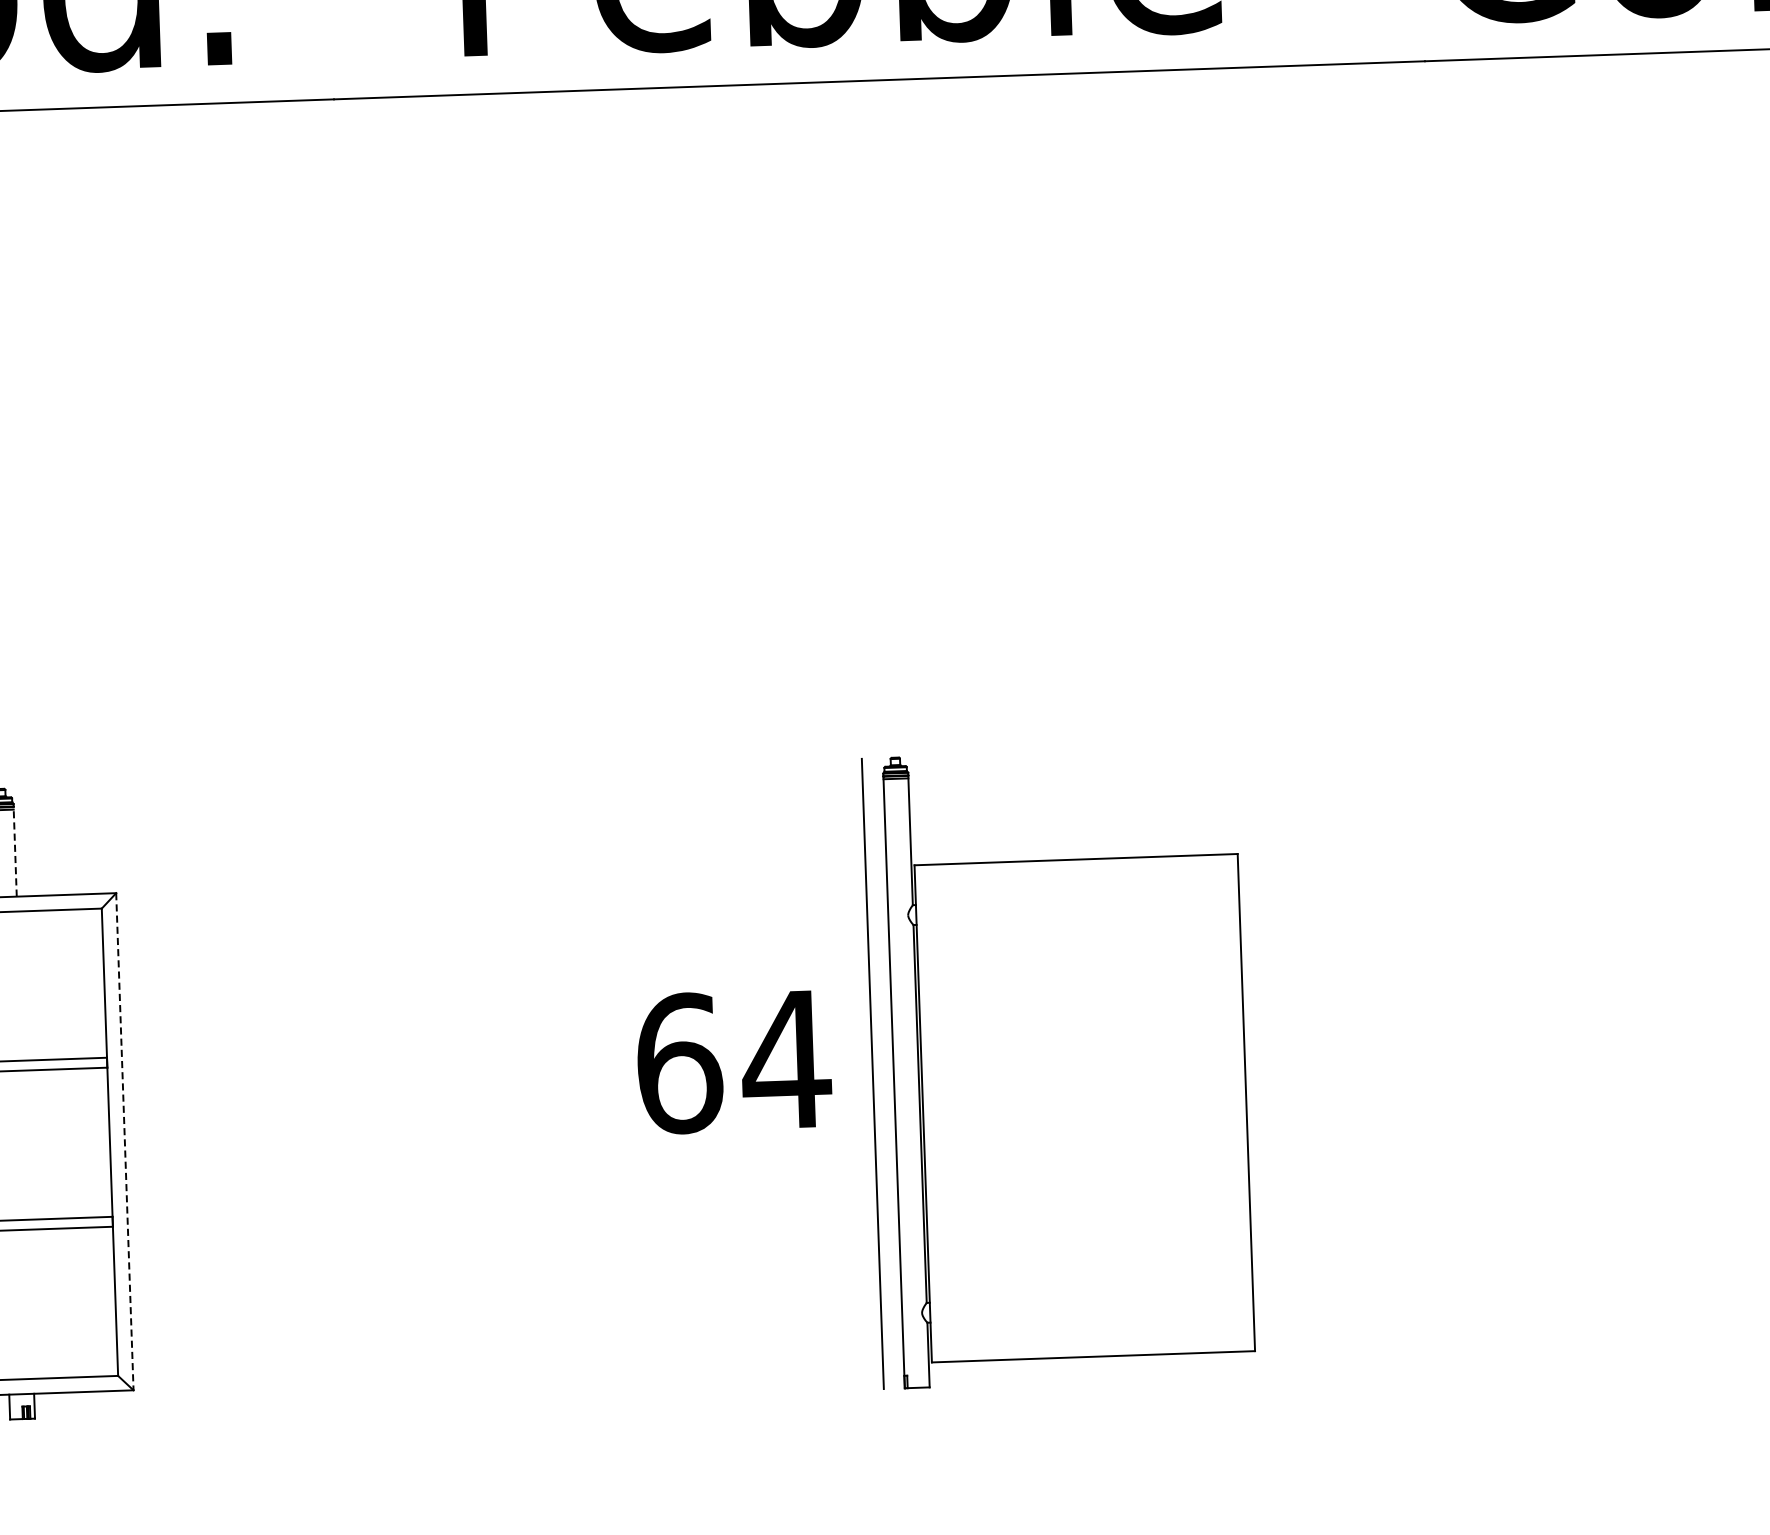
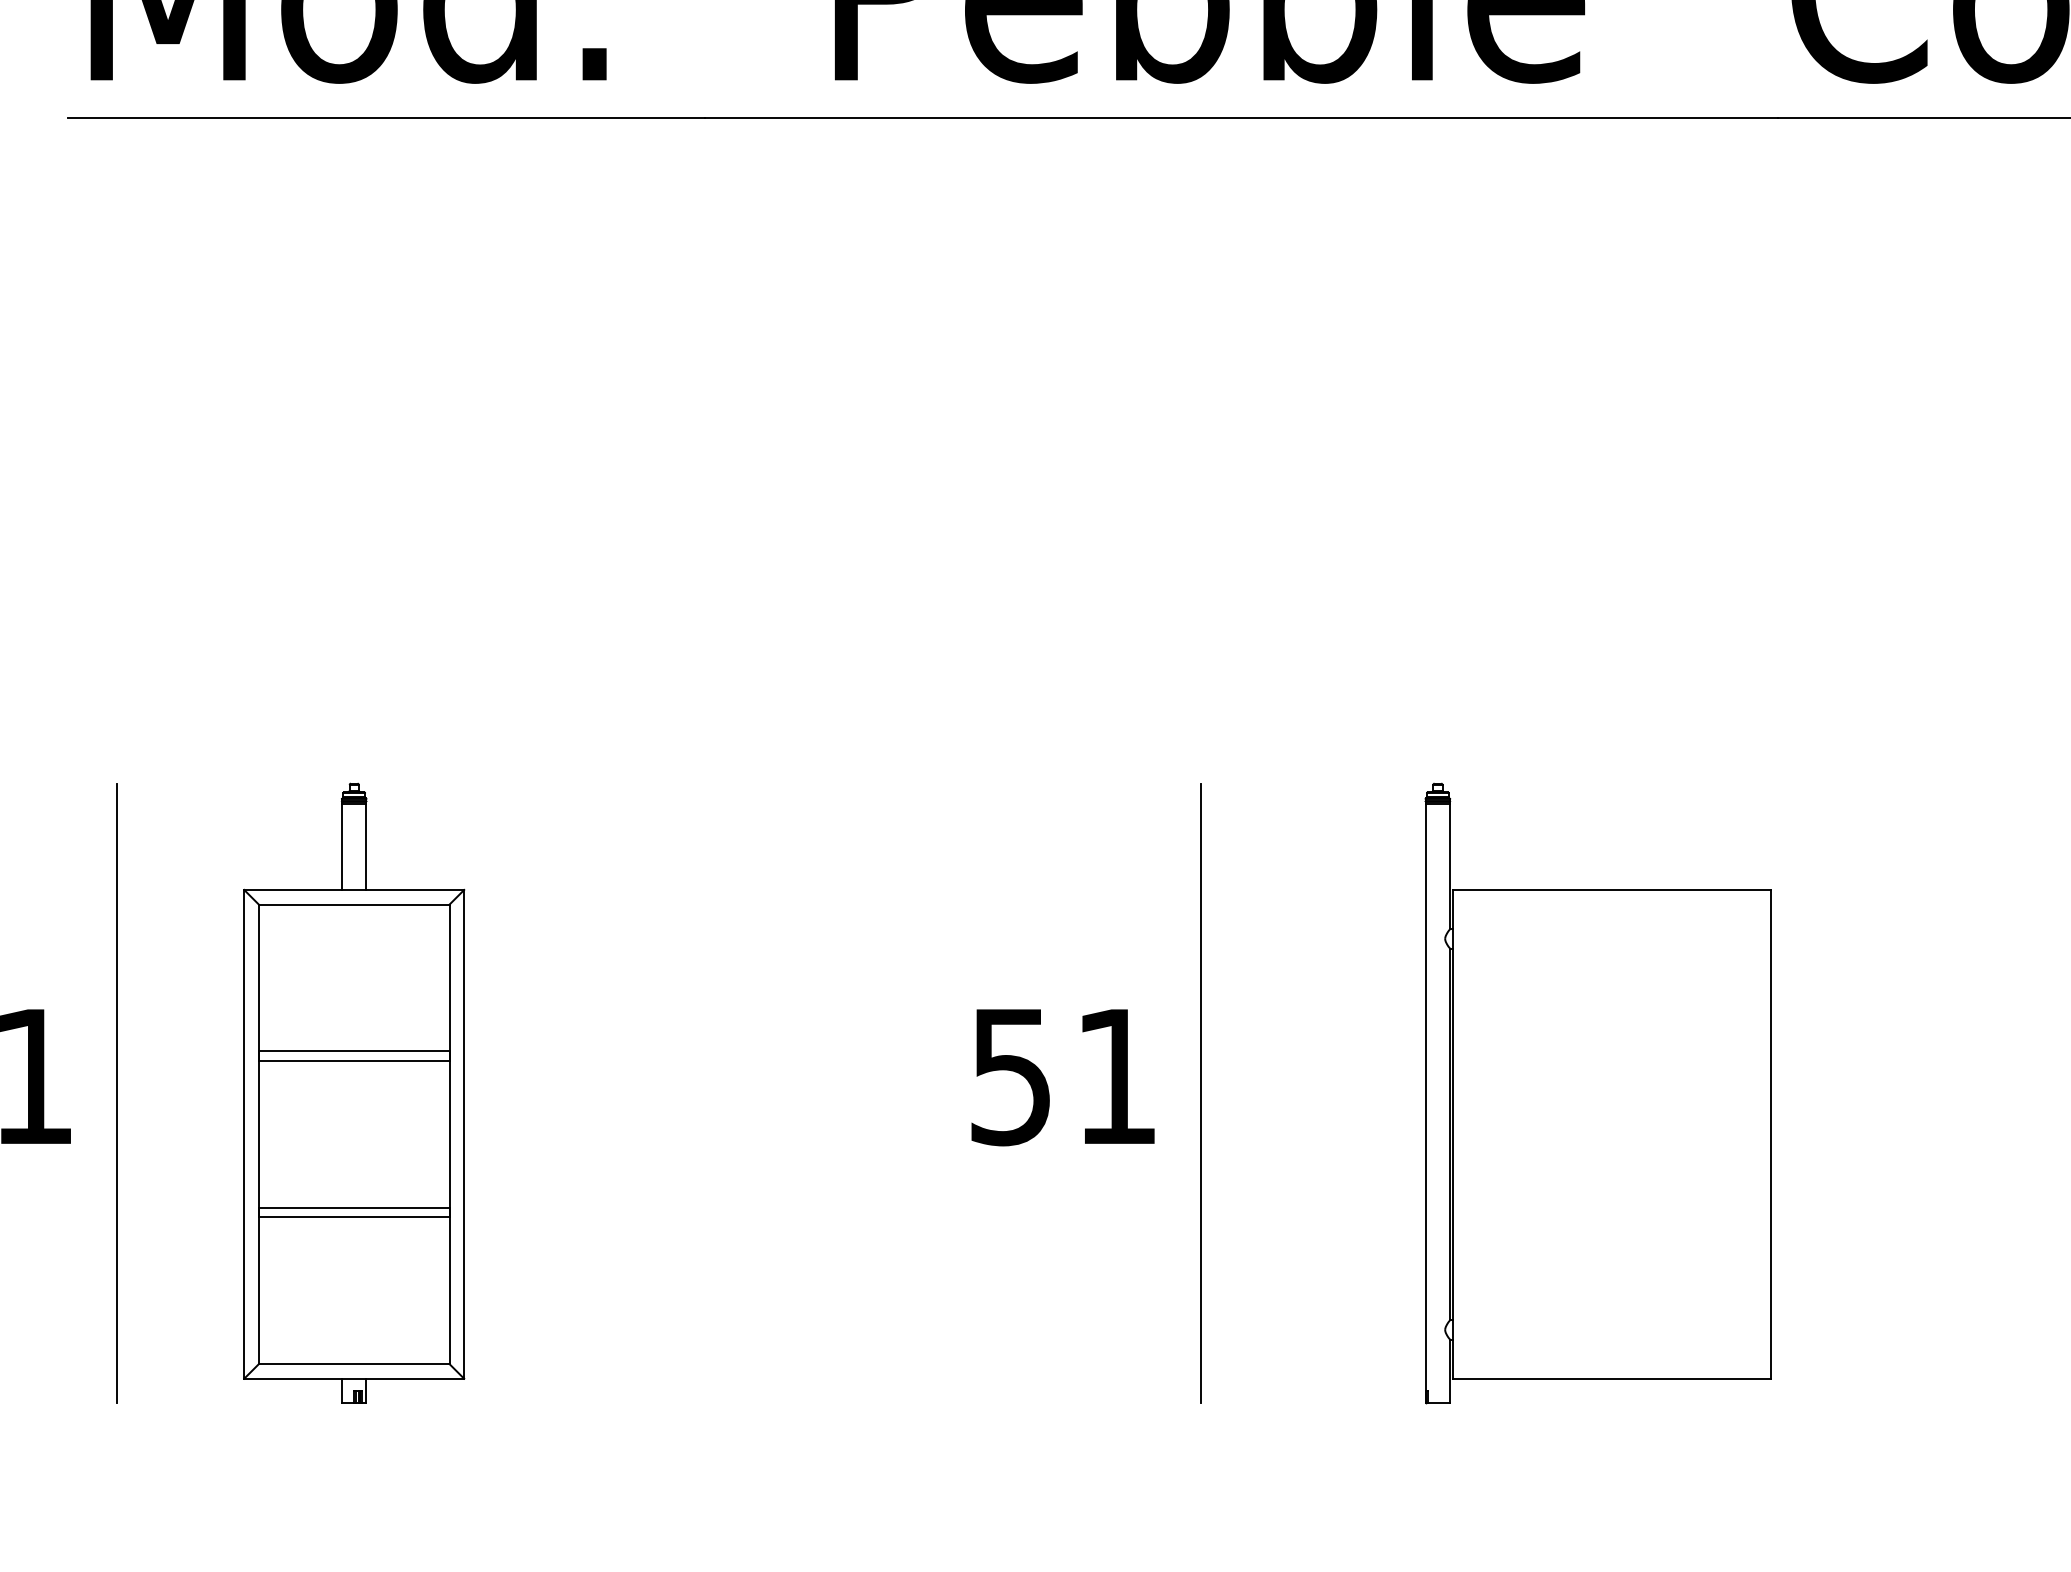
line: (15, 851) -> (366, 845), dashed -> solid
text: (734, 1061) -> (1065, 1076), 64 -> 51
part: (1068, 1067) -> (1597, 1093), moved
line: (125, 1141) -> (464, 1134), dashed -> solid

